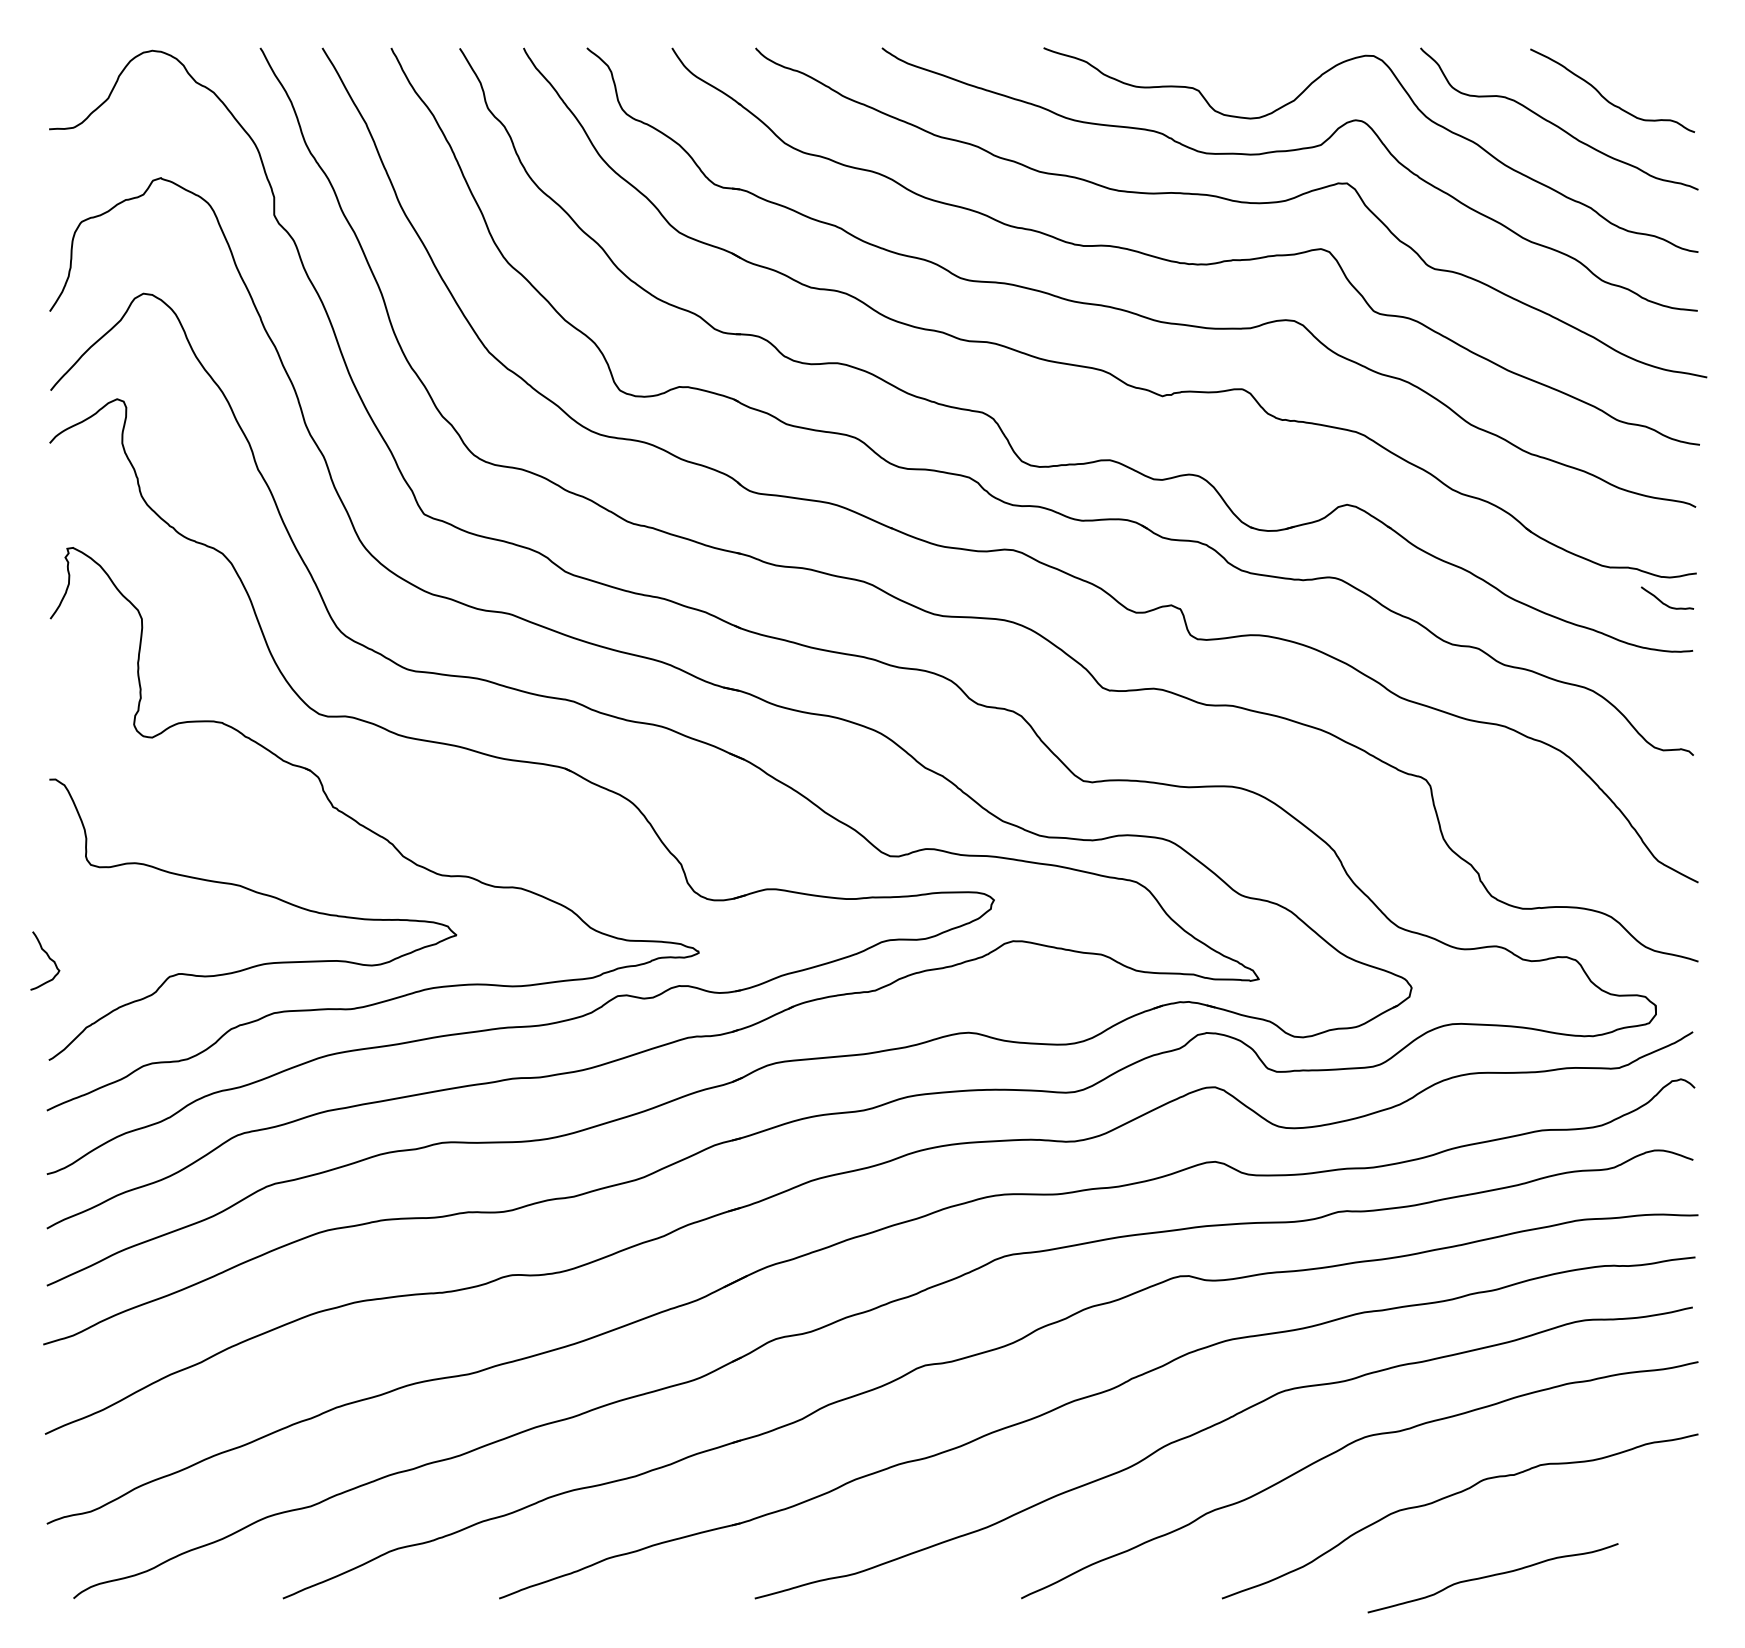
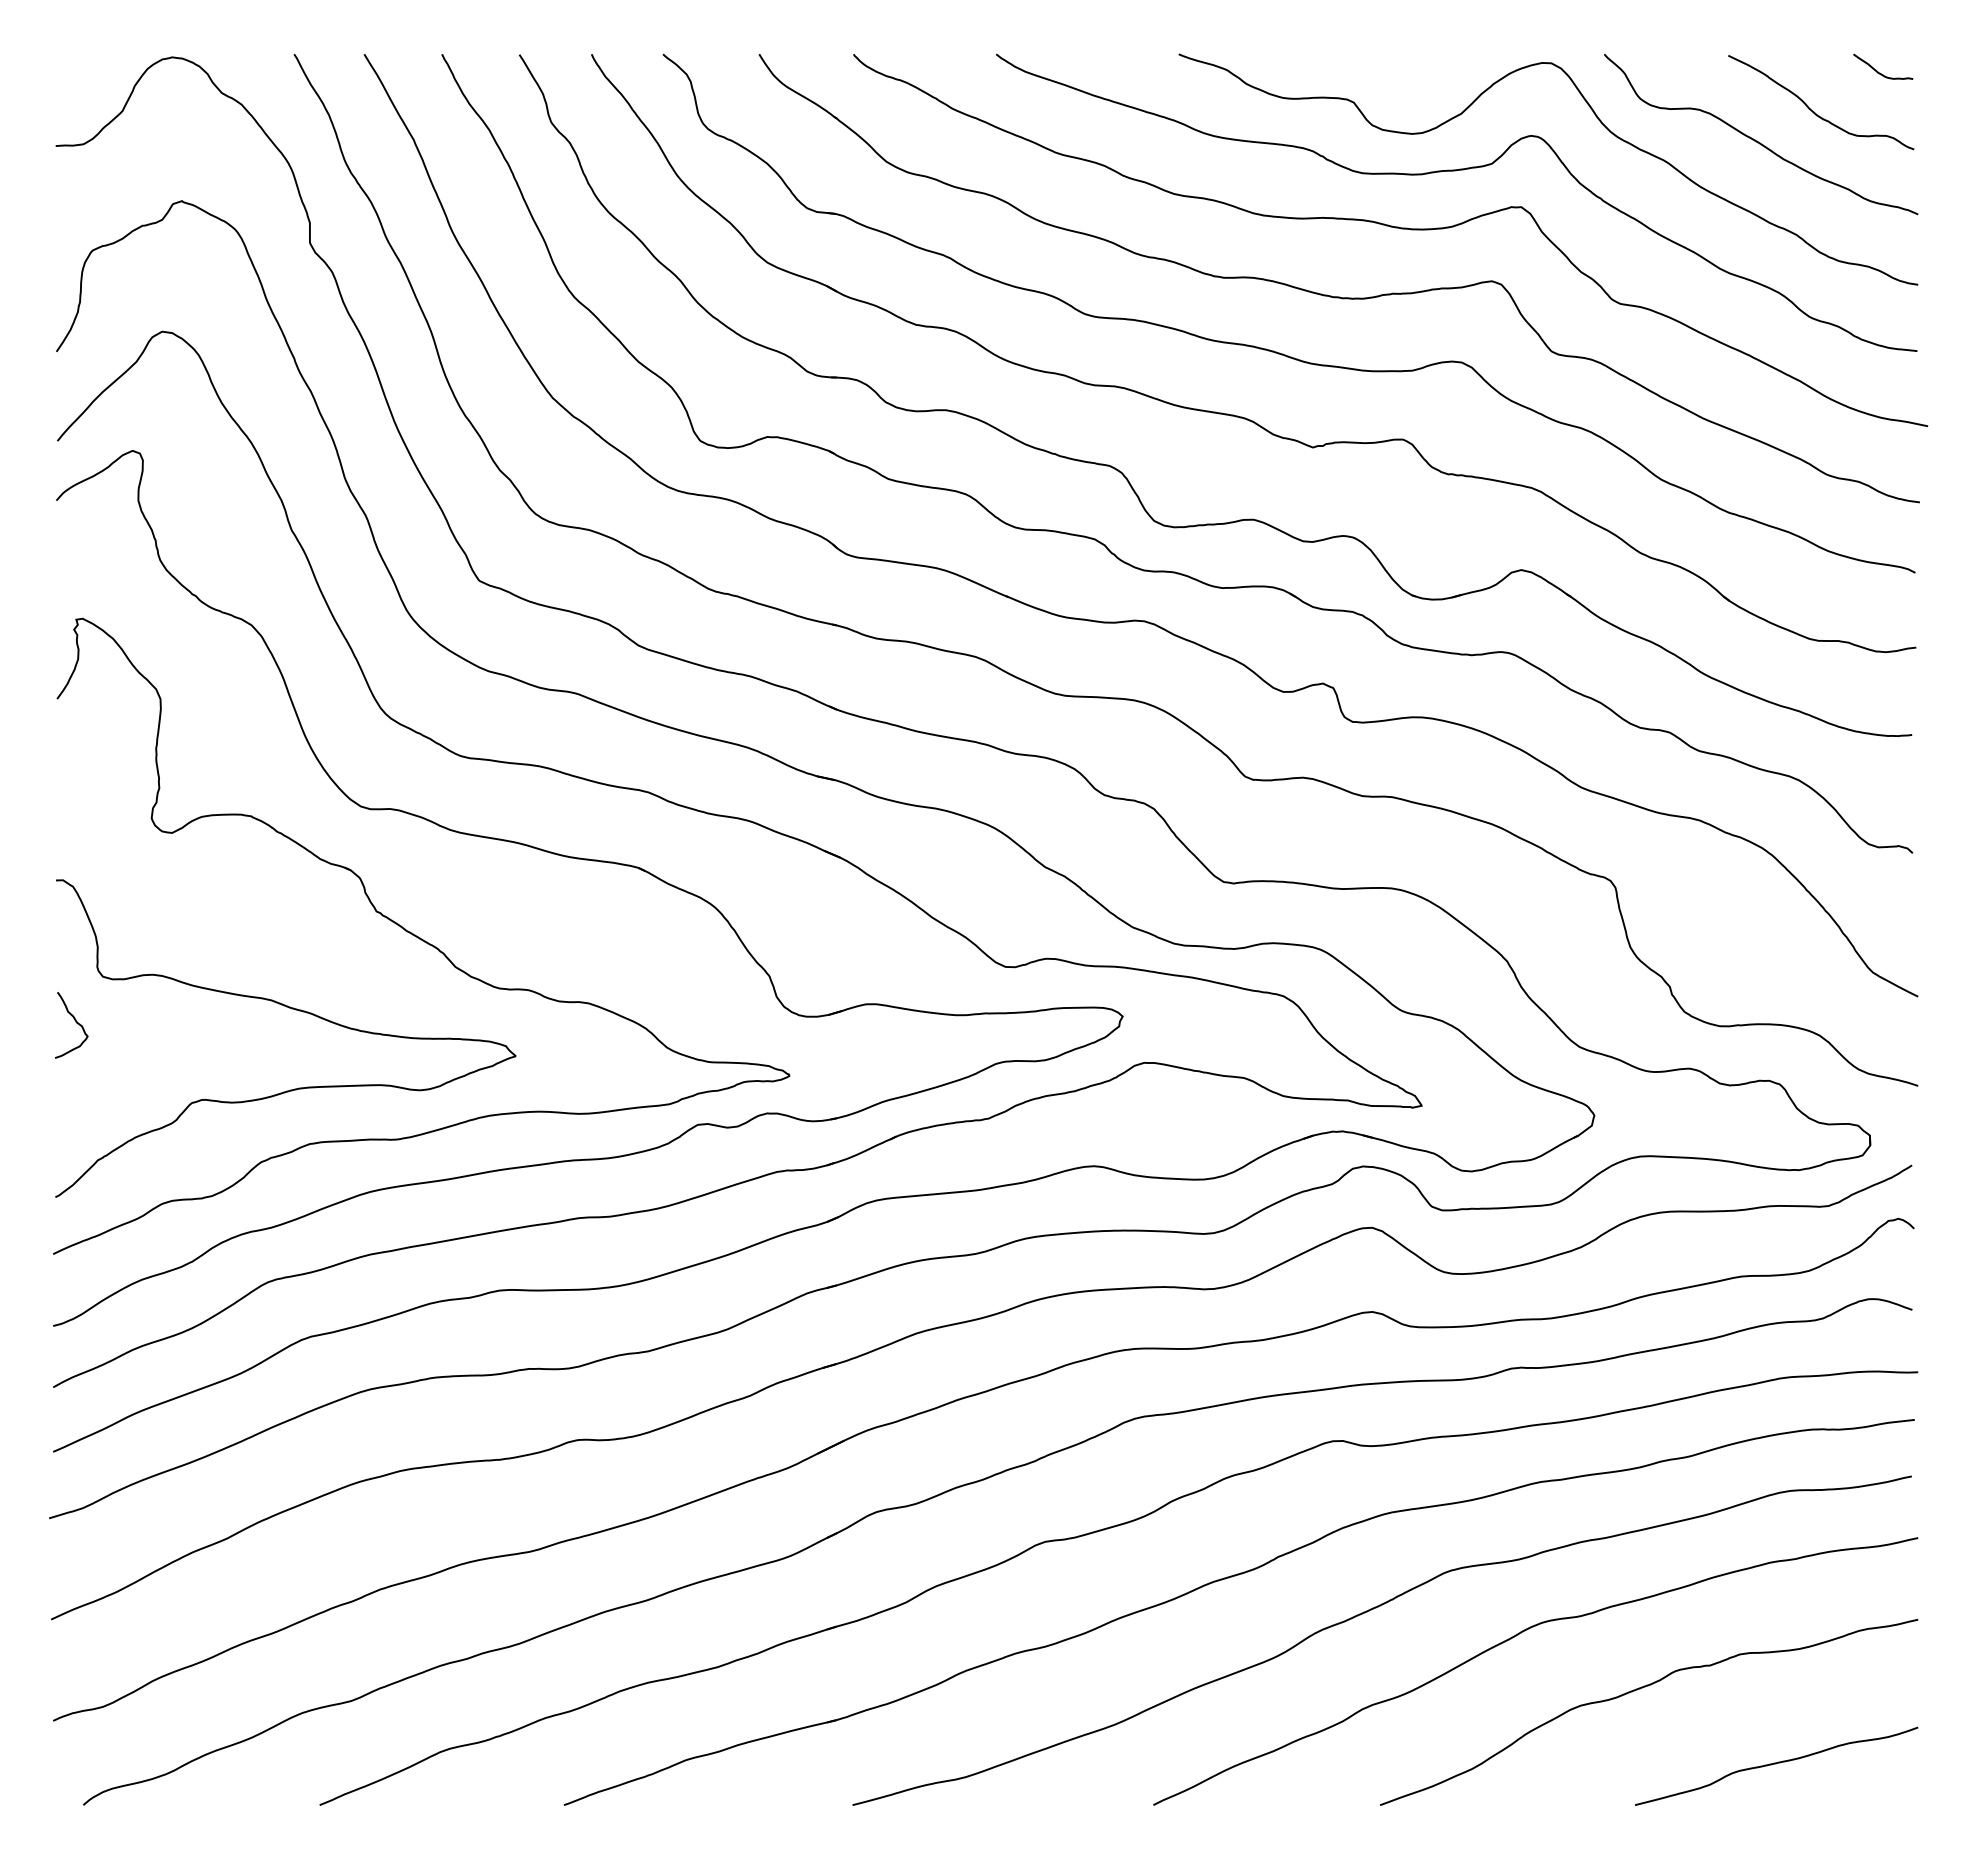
curve: (1665, 603) -> (1880, 72), moved
curve: (48, 958) -> (75, 1022), moved
curve: (1492, 1576) -> (1775, 1764), moved

